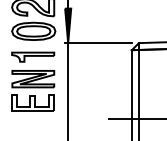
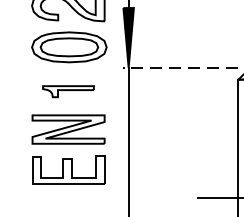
line: (97, 43) -> (179, 68), solid -> dashed
part: (33, 56) -> (68, 90), size x0.7

